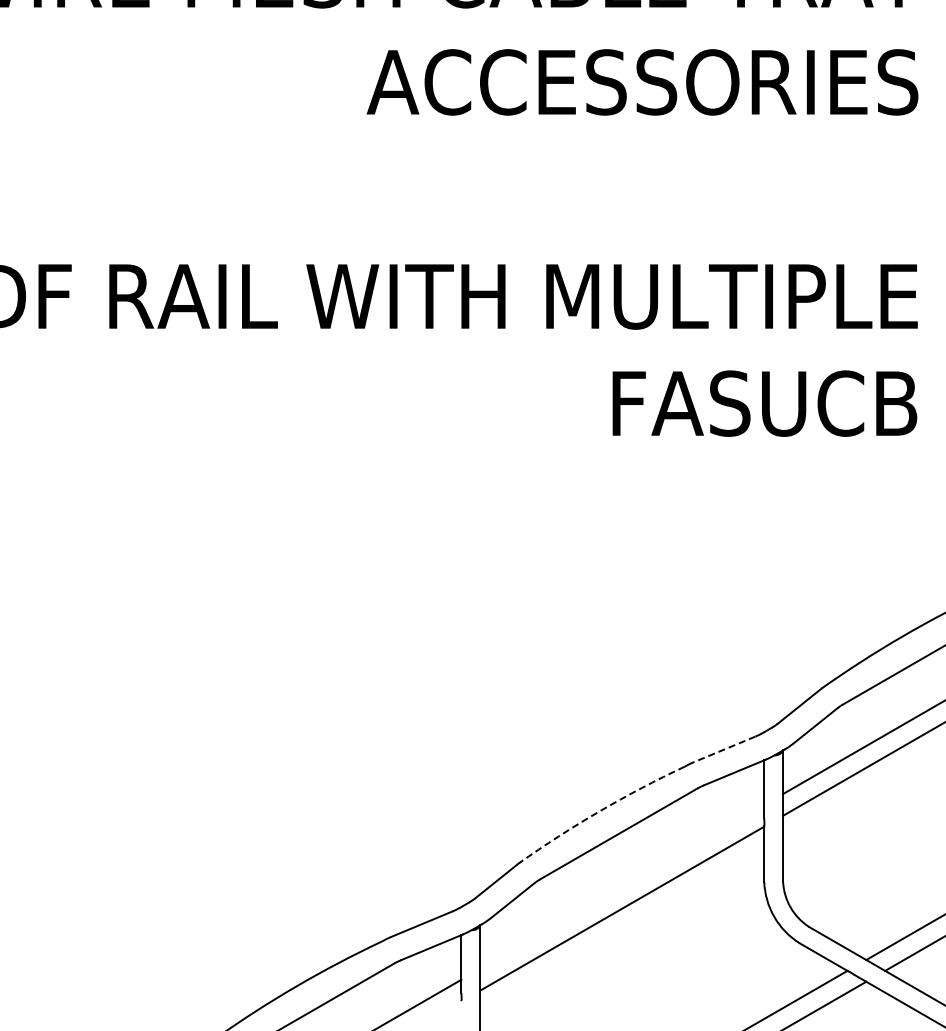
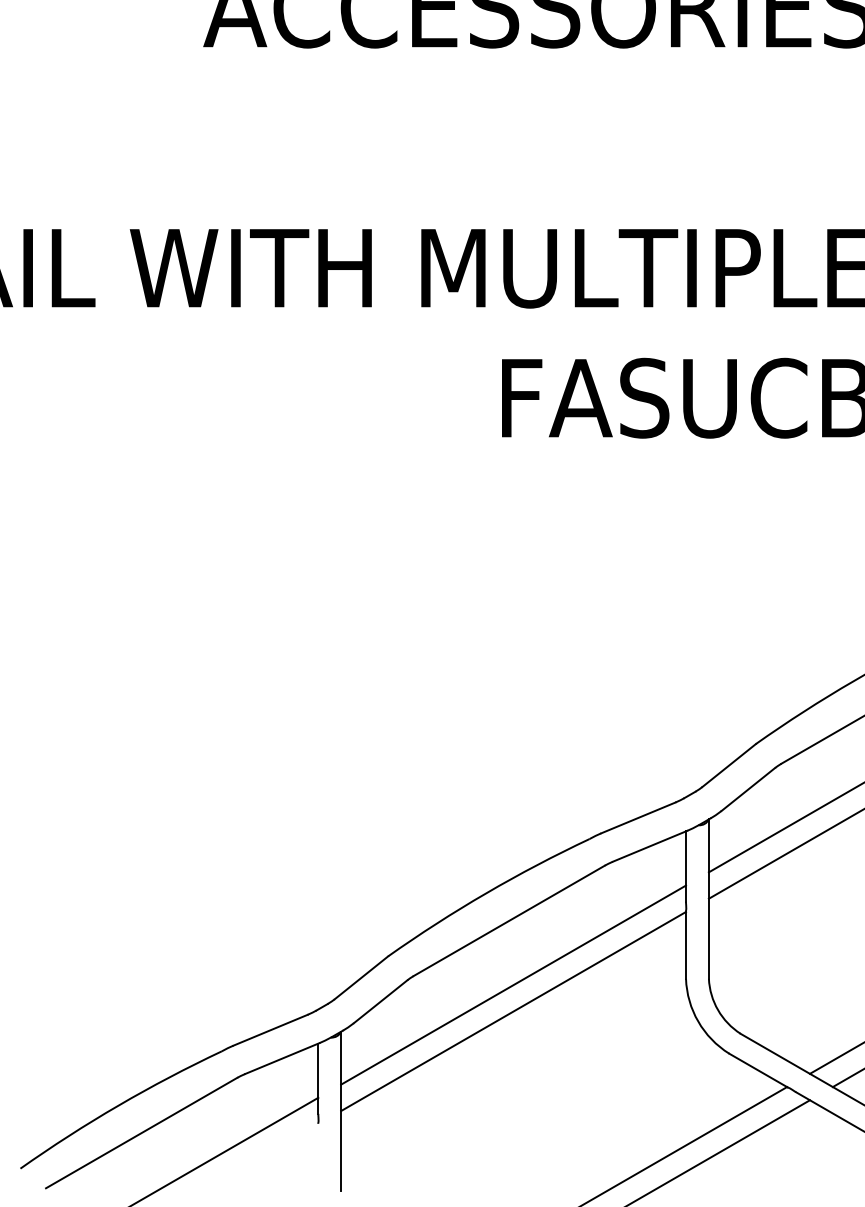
line: (724, 749) -> (637, 818), dashed -> solid
arc: (599, 811) -> (485, 893), dashed -> solid
line: (622, 886) -> (513, 984), added

